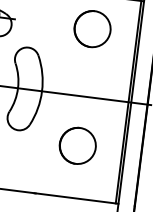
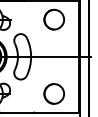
circle: (76, 144) -> (53, 93), moved

